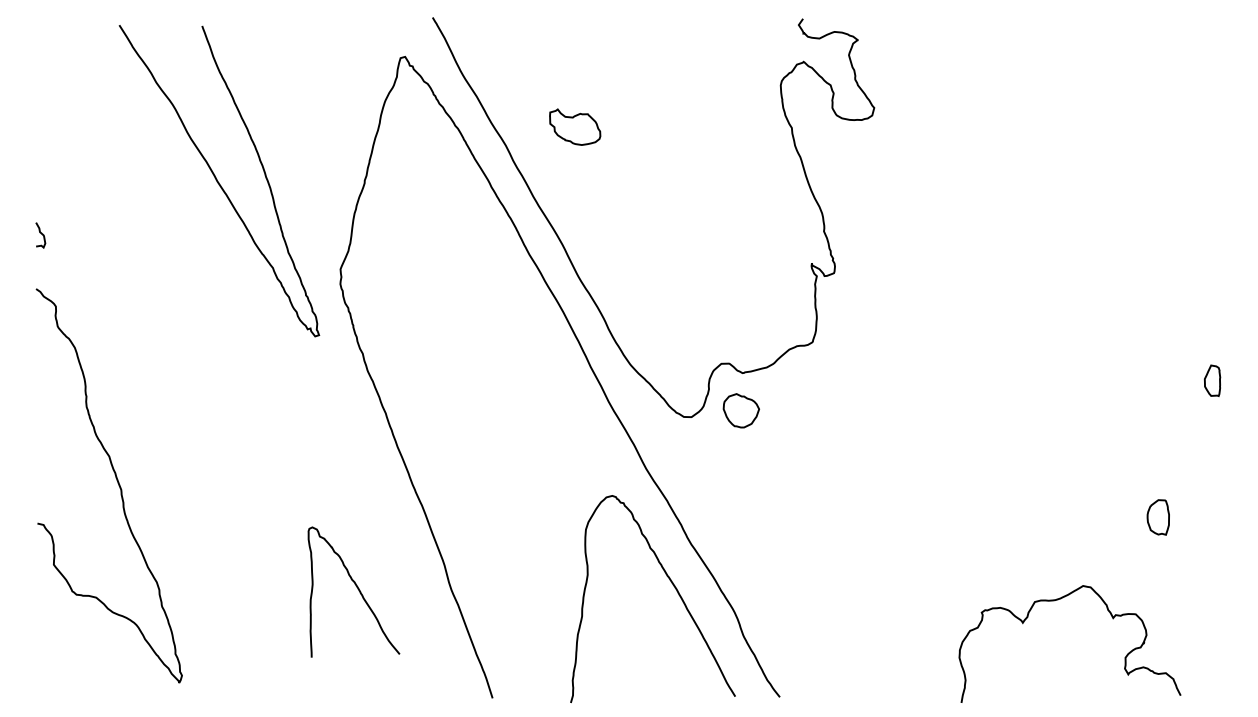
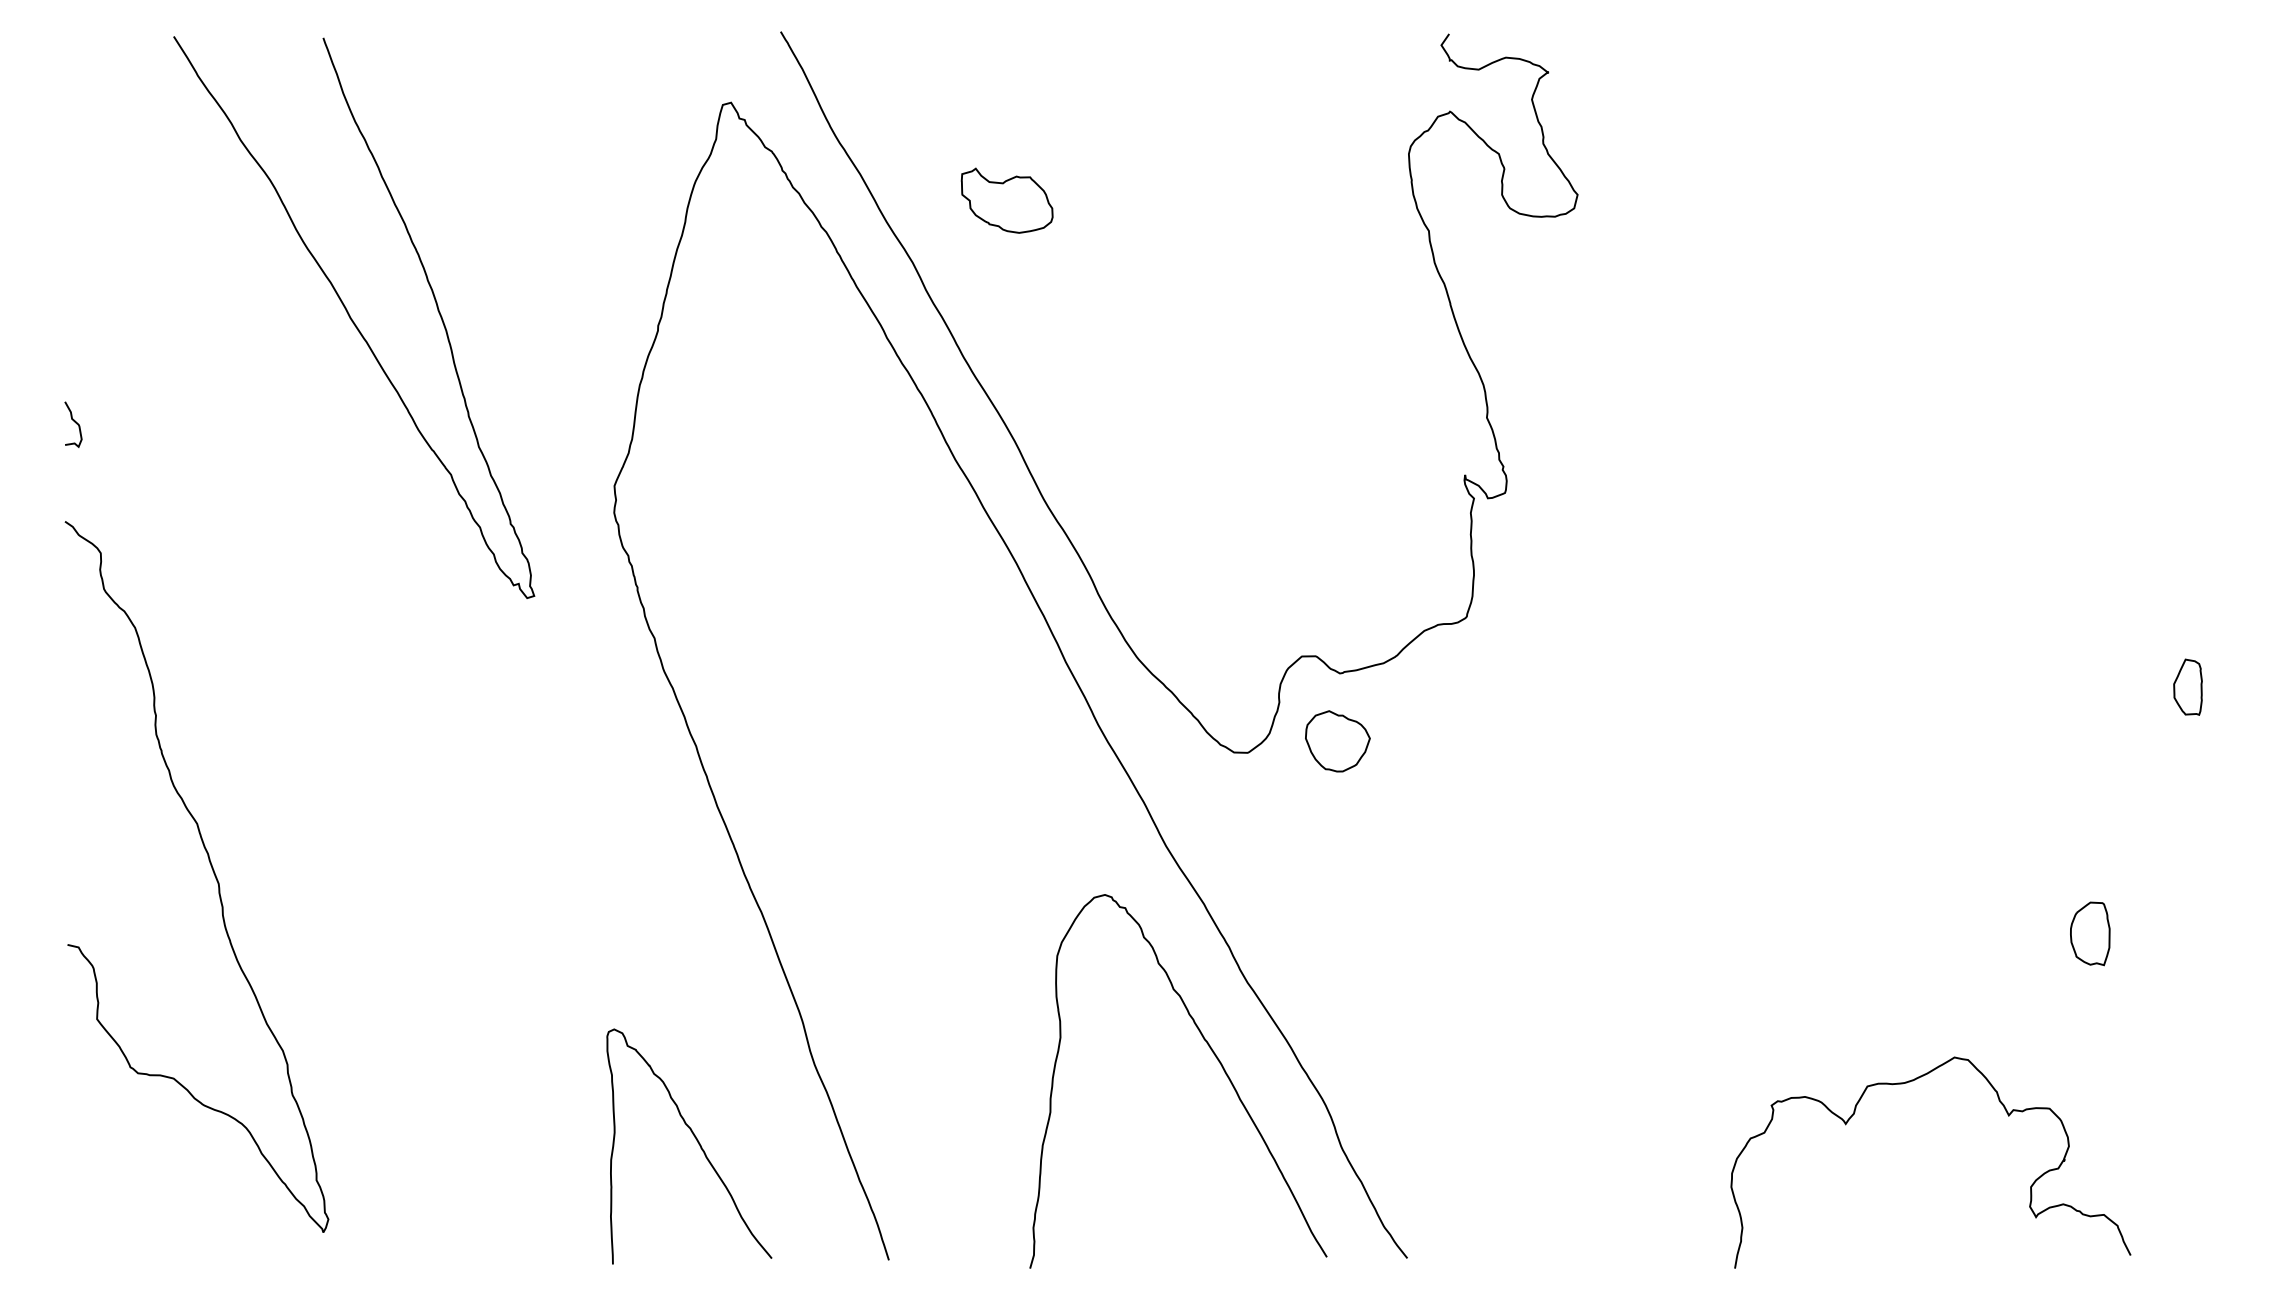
part: (575, 126) -> (1007, 199), moved
curve: (218, 181) -> (352, 318), moved
curve: (357, 589) -> (695, 1141), moved

